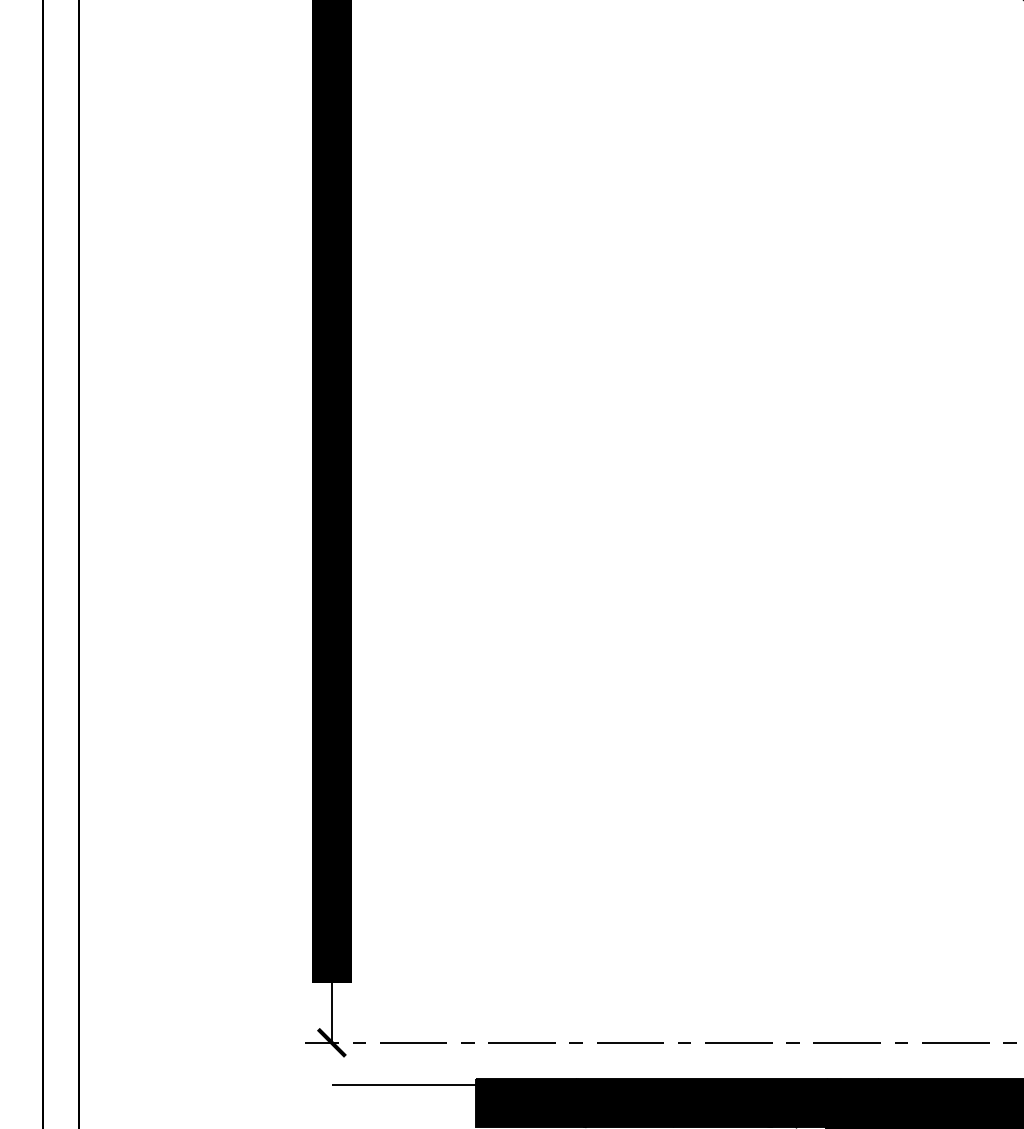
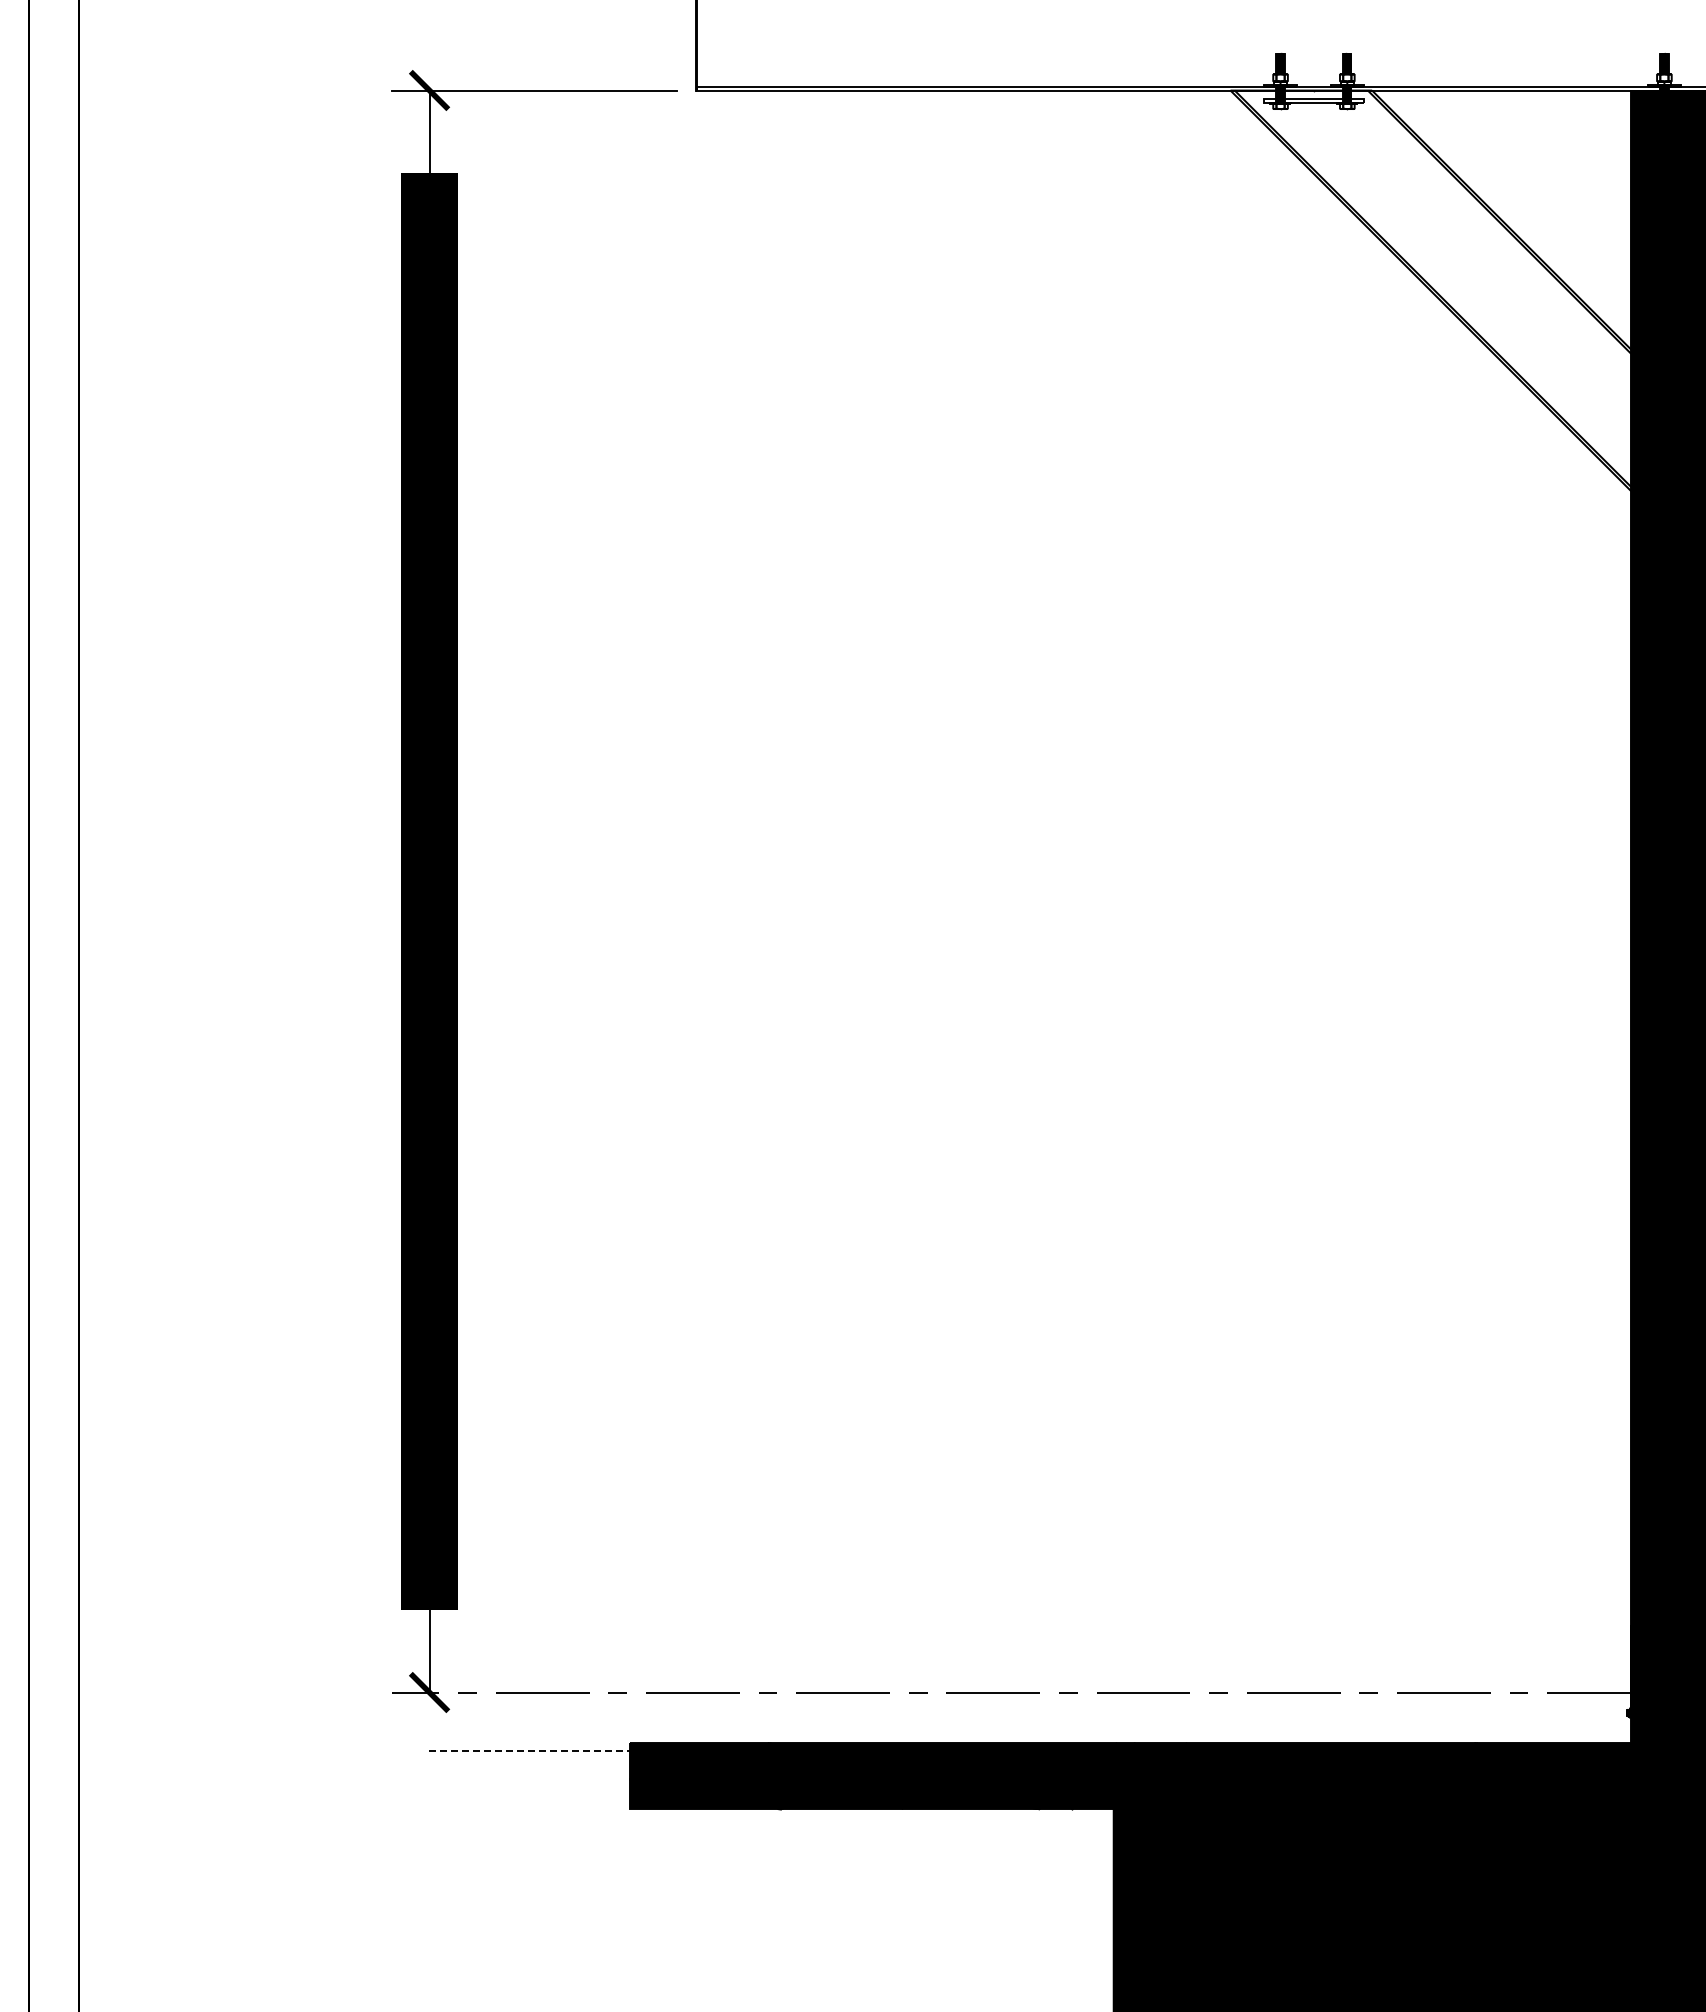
line: (404, 1084) -> (530, 1750), solid -> dashed

